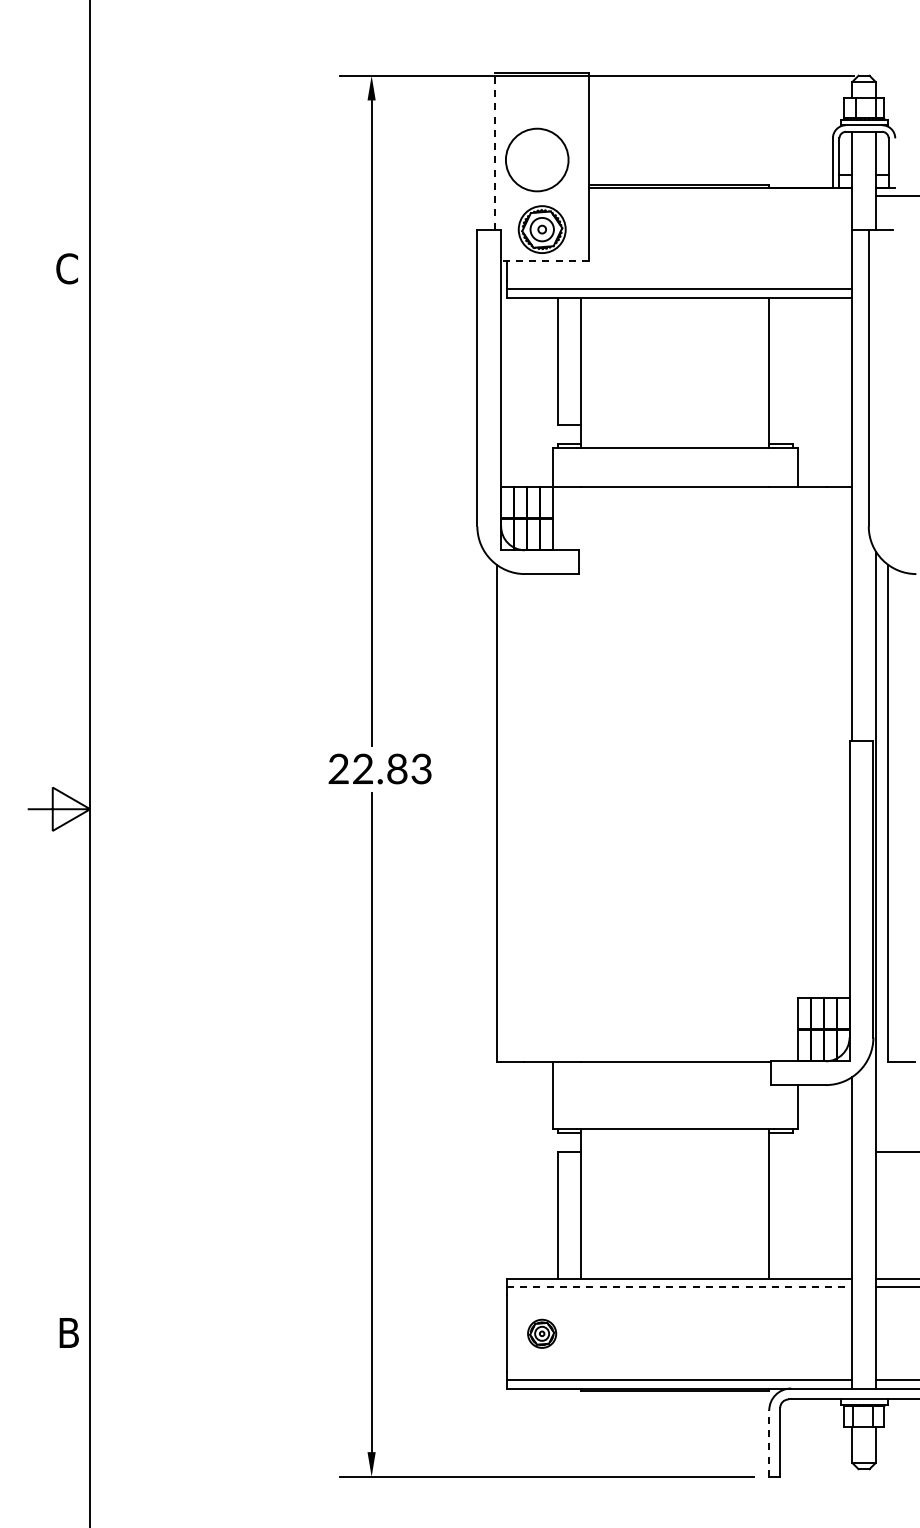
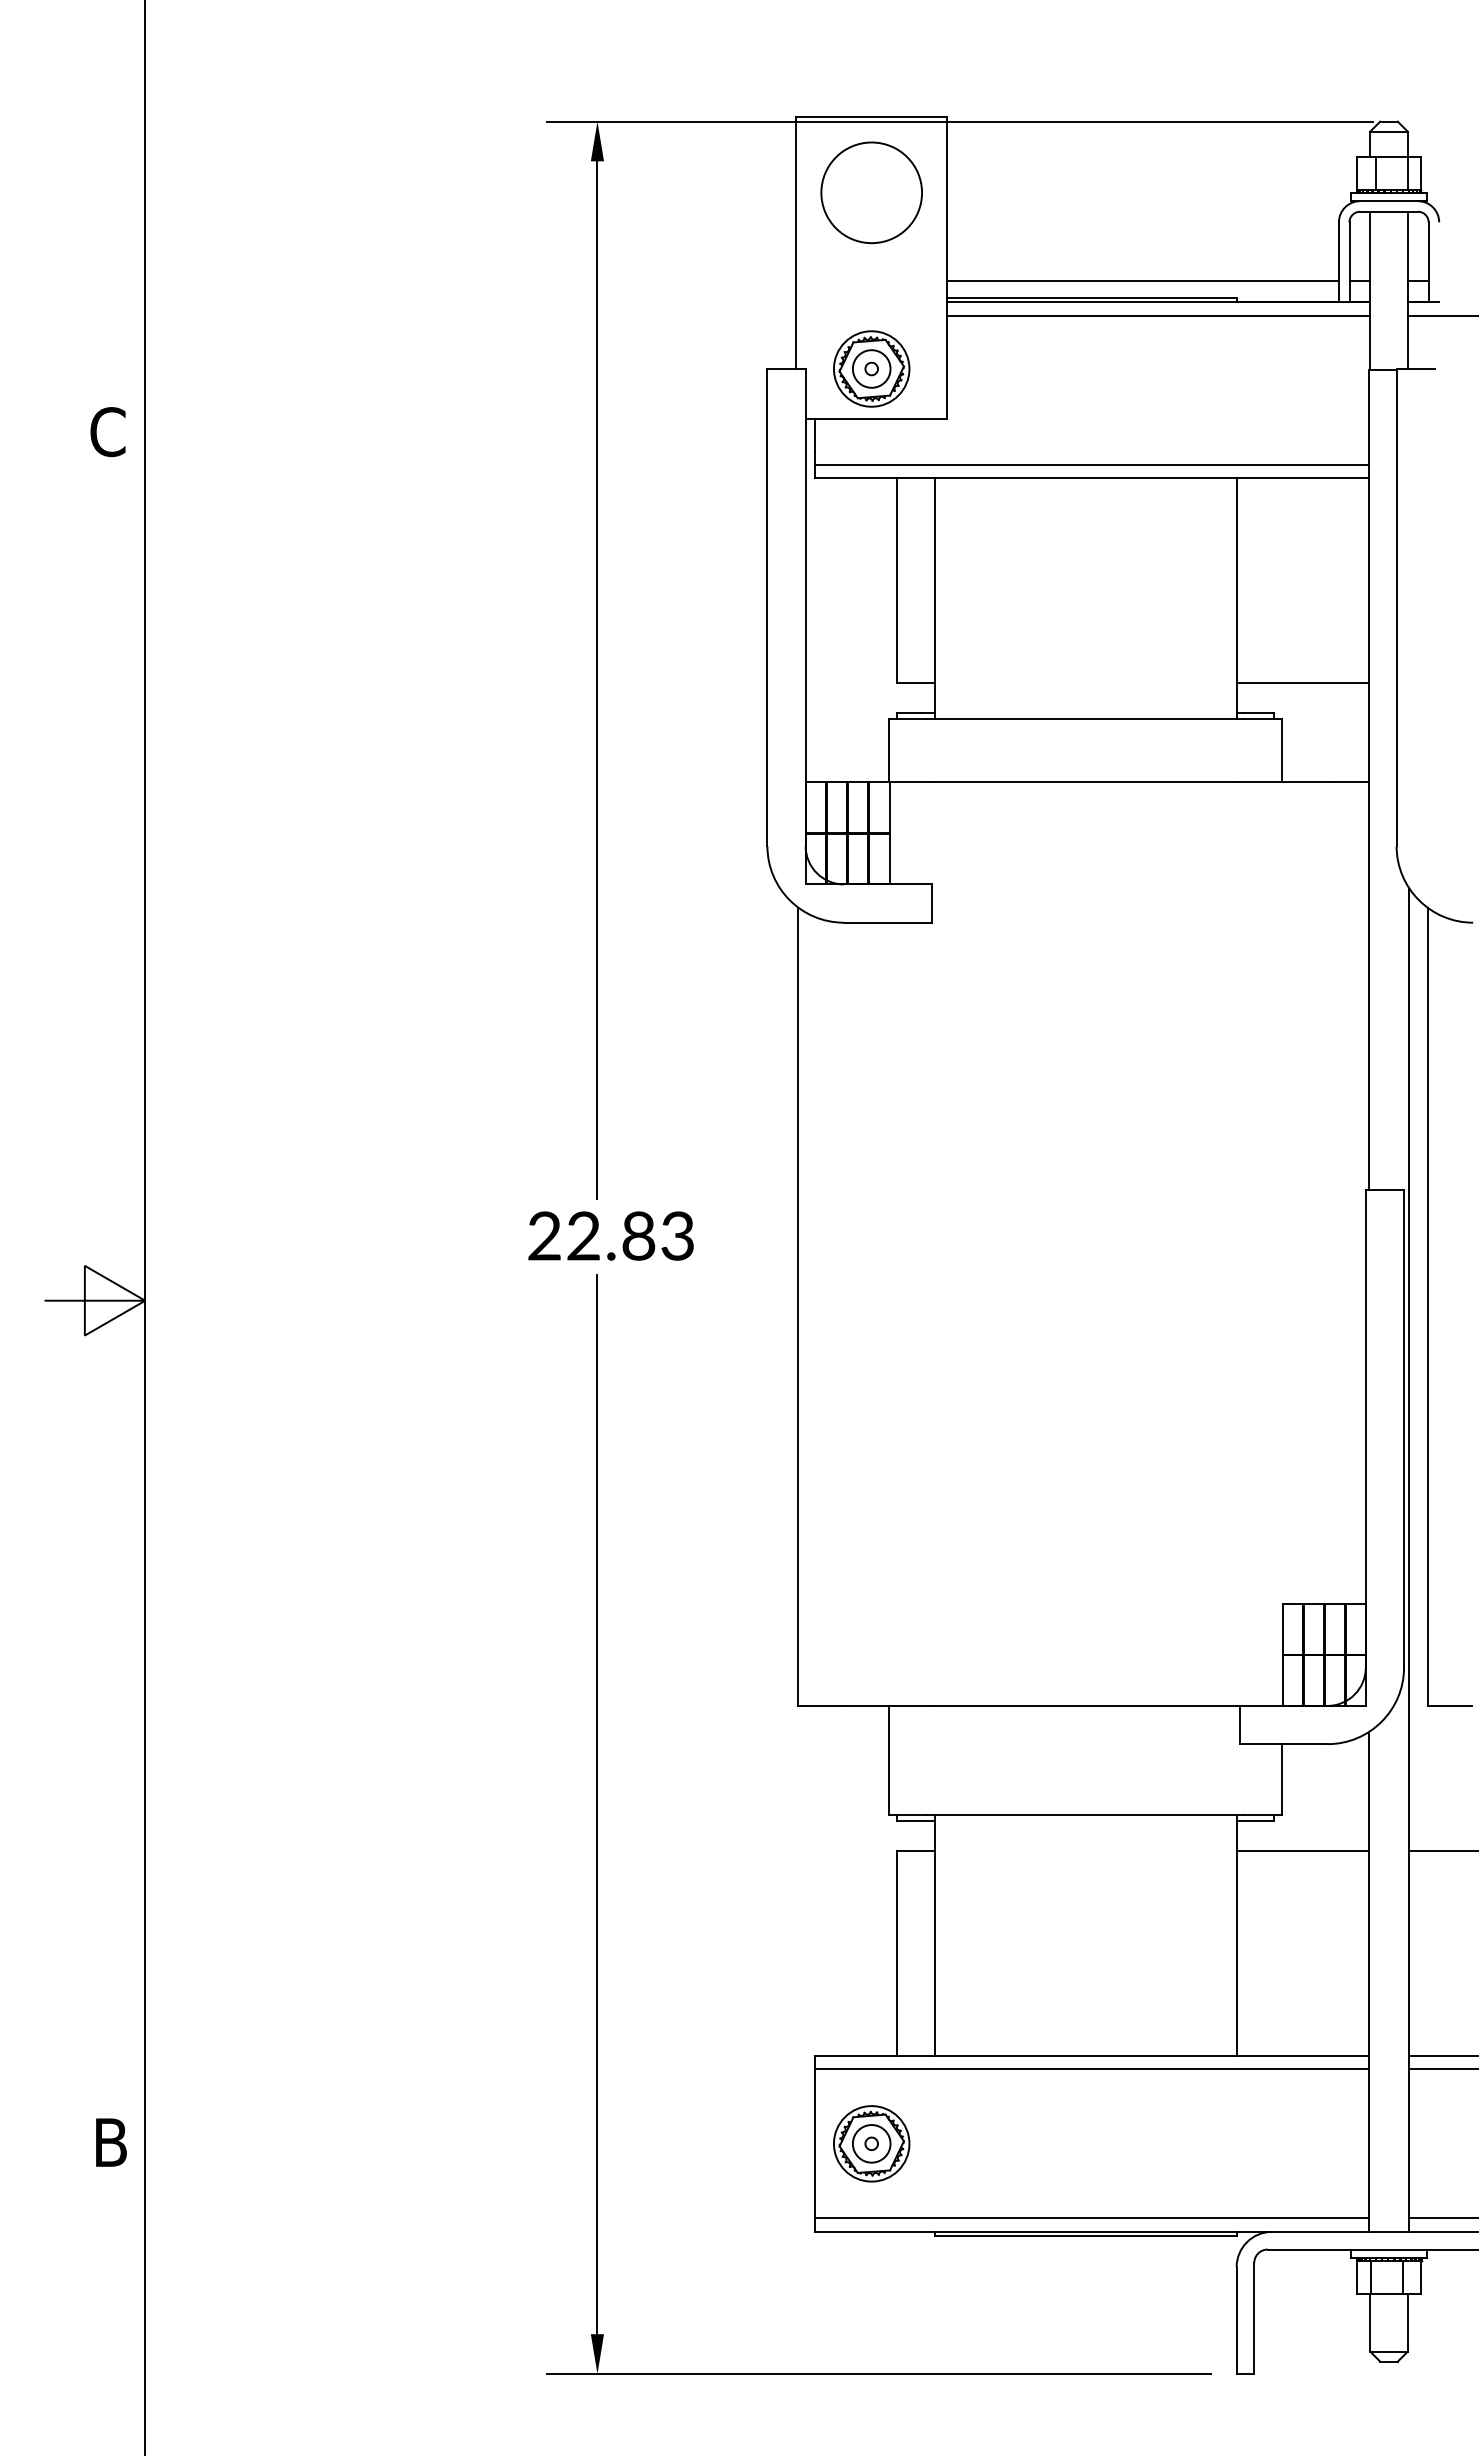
line: (495, 150) -> (796, 241), dashed -> solid
circle: (537, 159) -> (872, 191), moved
line: (710, 174) -> (1142, 280), added
line: (720, 196) -> (1158, 315), added
line: (544, 260) -> (875, 418), dashed -> solid
line: (810, 424) -> (1302, 682), added
line: (810, 1151) -> (1302, 1850), added
line: (679, 1287) -> (1092, 2069), dashed -> solid
part: (541, 1333) -> (870, 2143), size x1.67
line: (769, 1443) -> (1237, 2320), dashed -> solid

